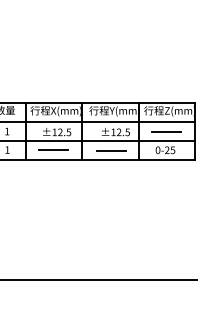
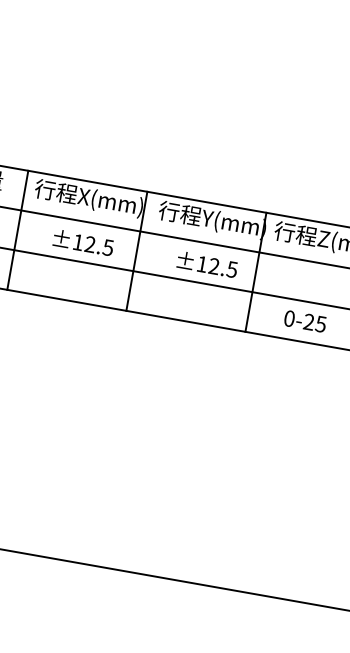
line: (165, 132) -> (311, 283), removed
line: (53, 149) -> (69, 278), removed
line: (111, 150) -> (191, 301), removed

